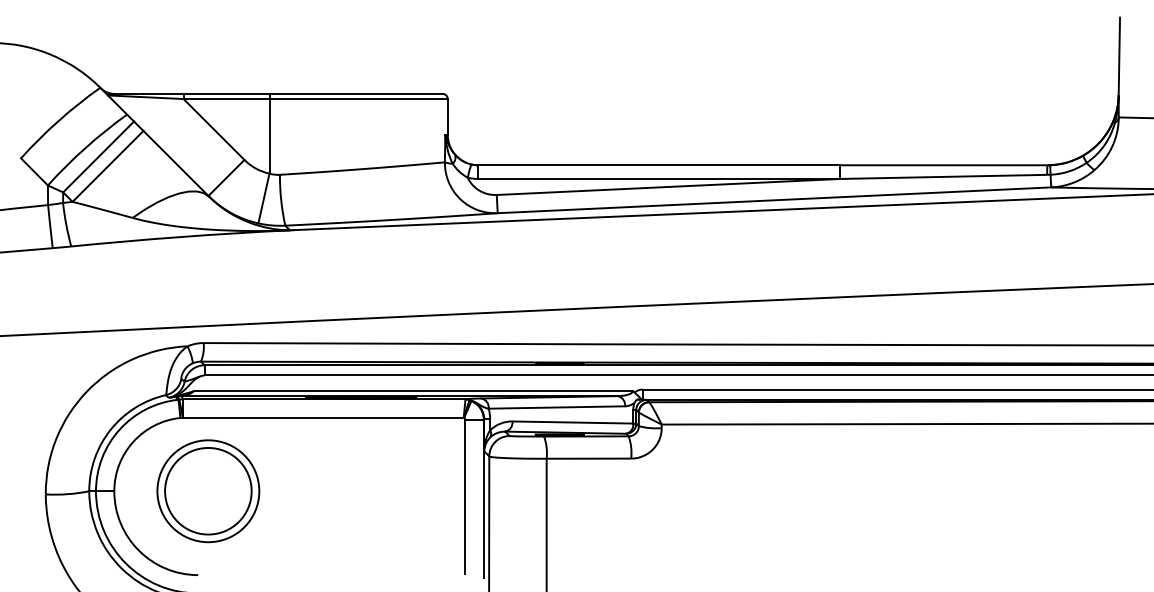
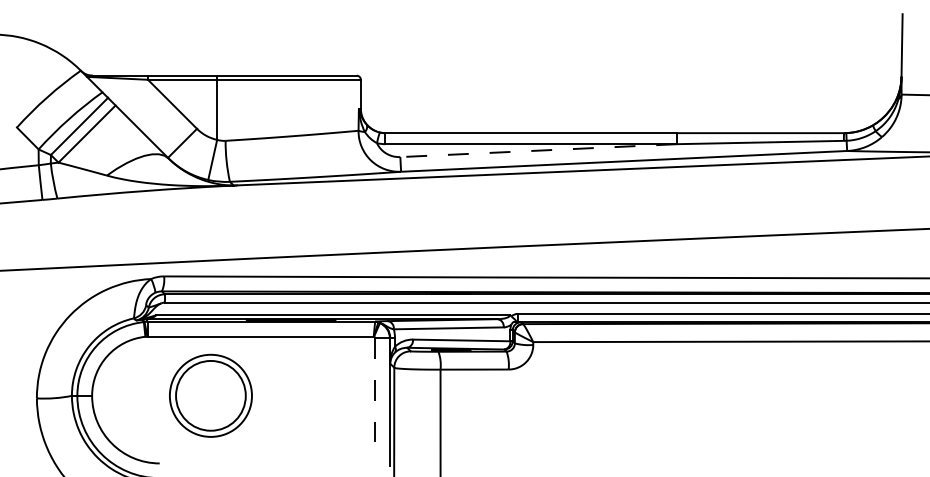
line: (668, 186) -> (538, 150), solid -> dashed
part: (207, 490) -> (210, 395), moved
line: (465, 497) -> (375, 400), solid -> dashed

